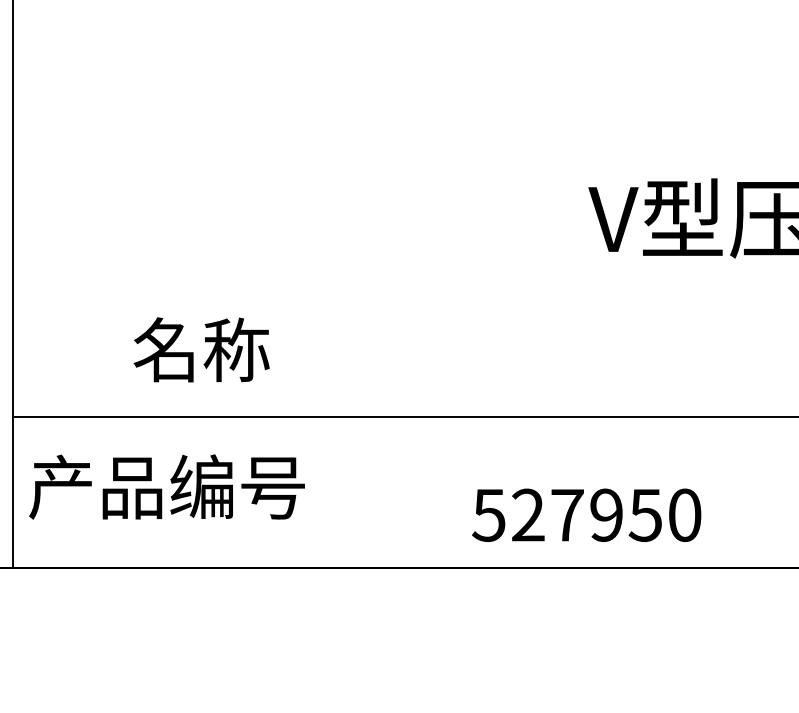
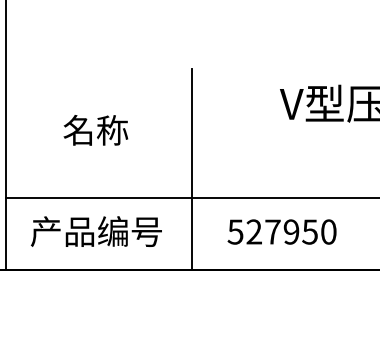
text: (200, 350) -> (95, 130), moved
line: (404, 356) -> (192, 169), added
text: (167, 486) -> (96, 231), moved
text: (585, 514) -> (281, 231), moved

